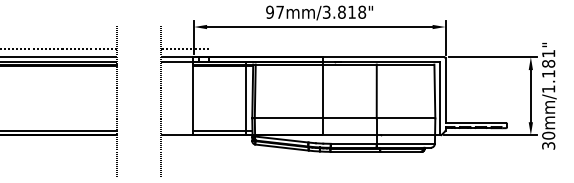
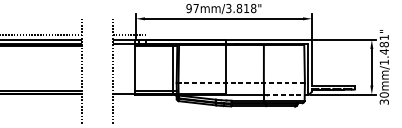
text: (548, 73) -> (384, 51), 30mm/1.181" -> 30mm/1.481"
line: (343, 118) -> (240, 82), solid -> dashed
line: (410, 135) -> (287, 94), solid -> dashed

